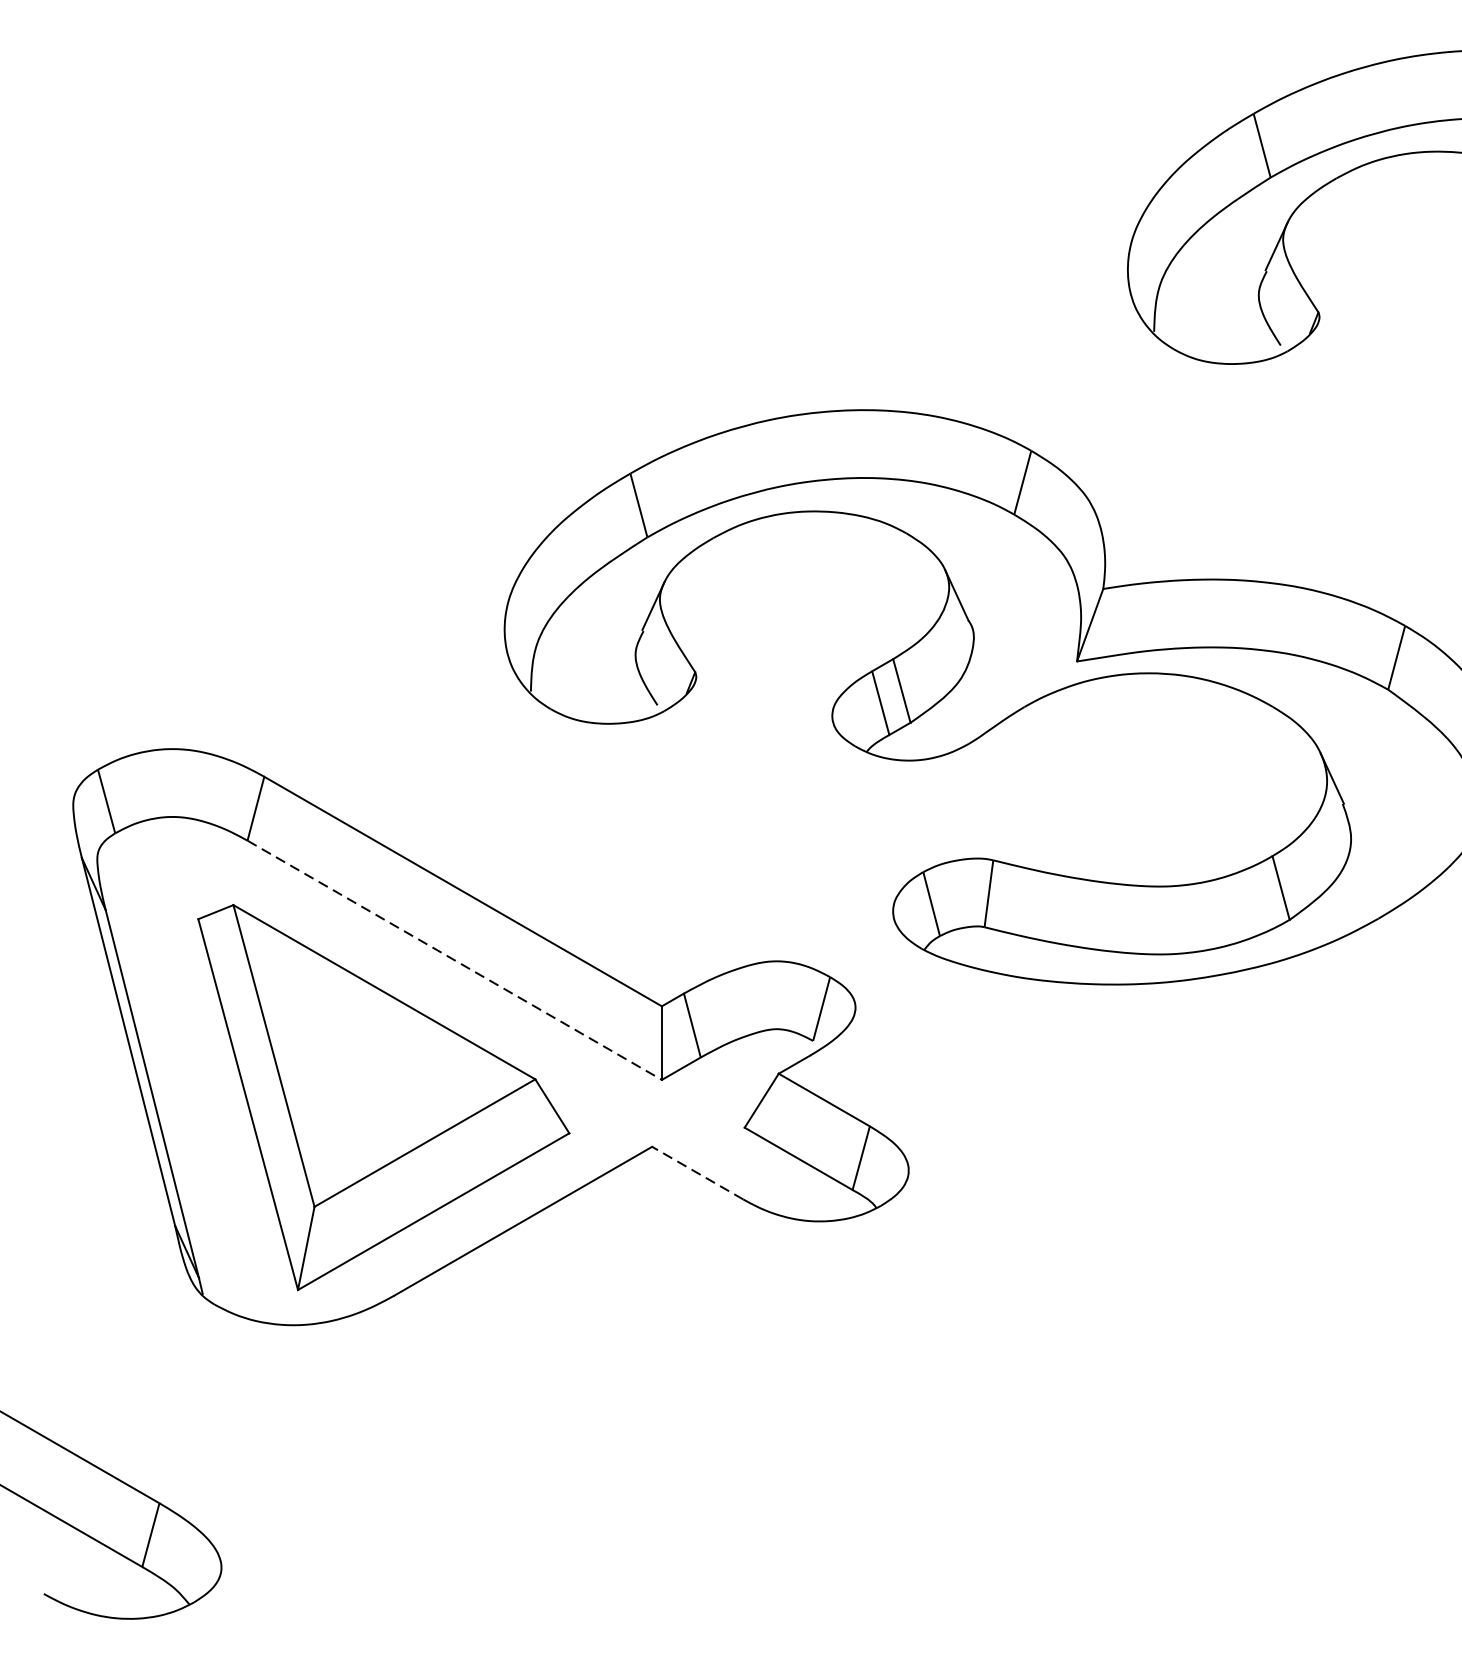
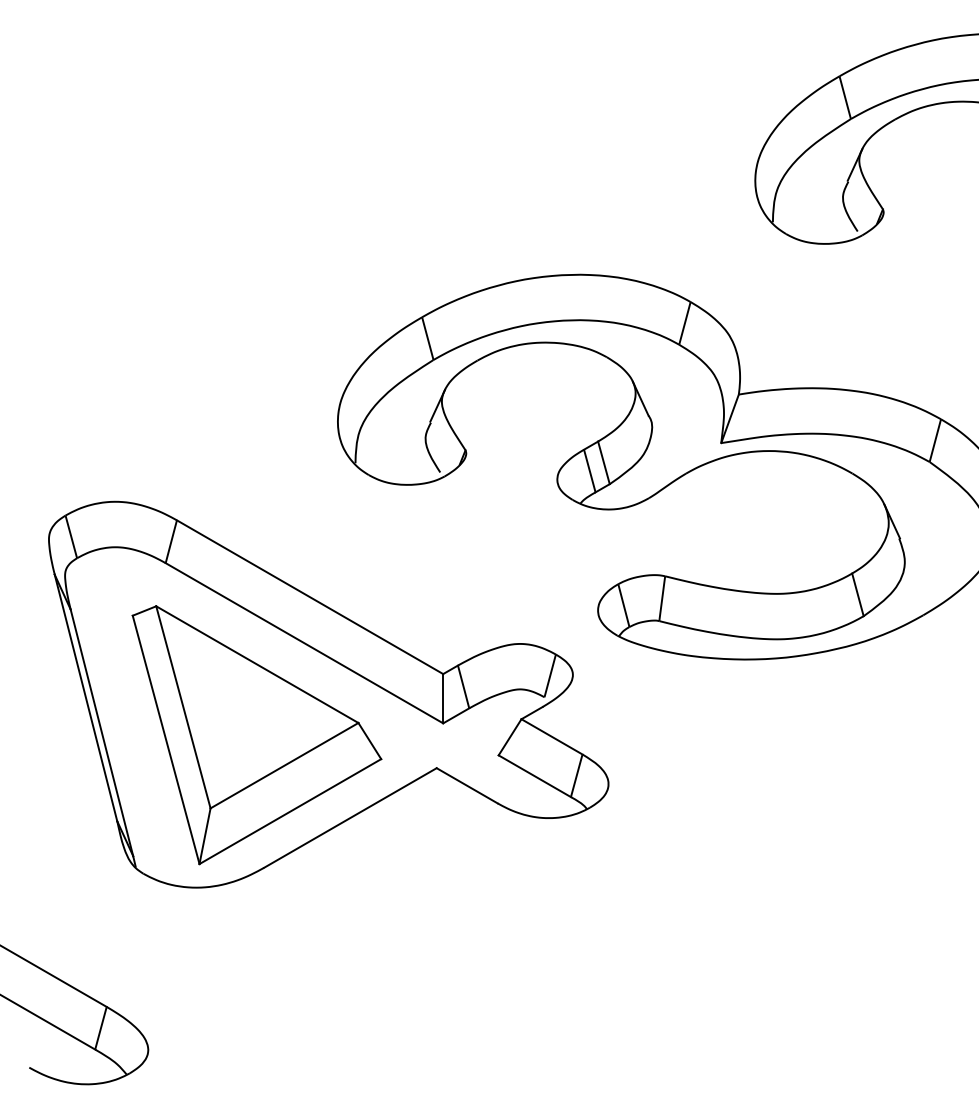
line: (454, 960) -> (304, 643), dashed -> solid
line: (696, 1172) -> (466, 785), dashed -> solid

